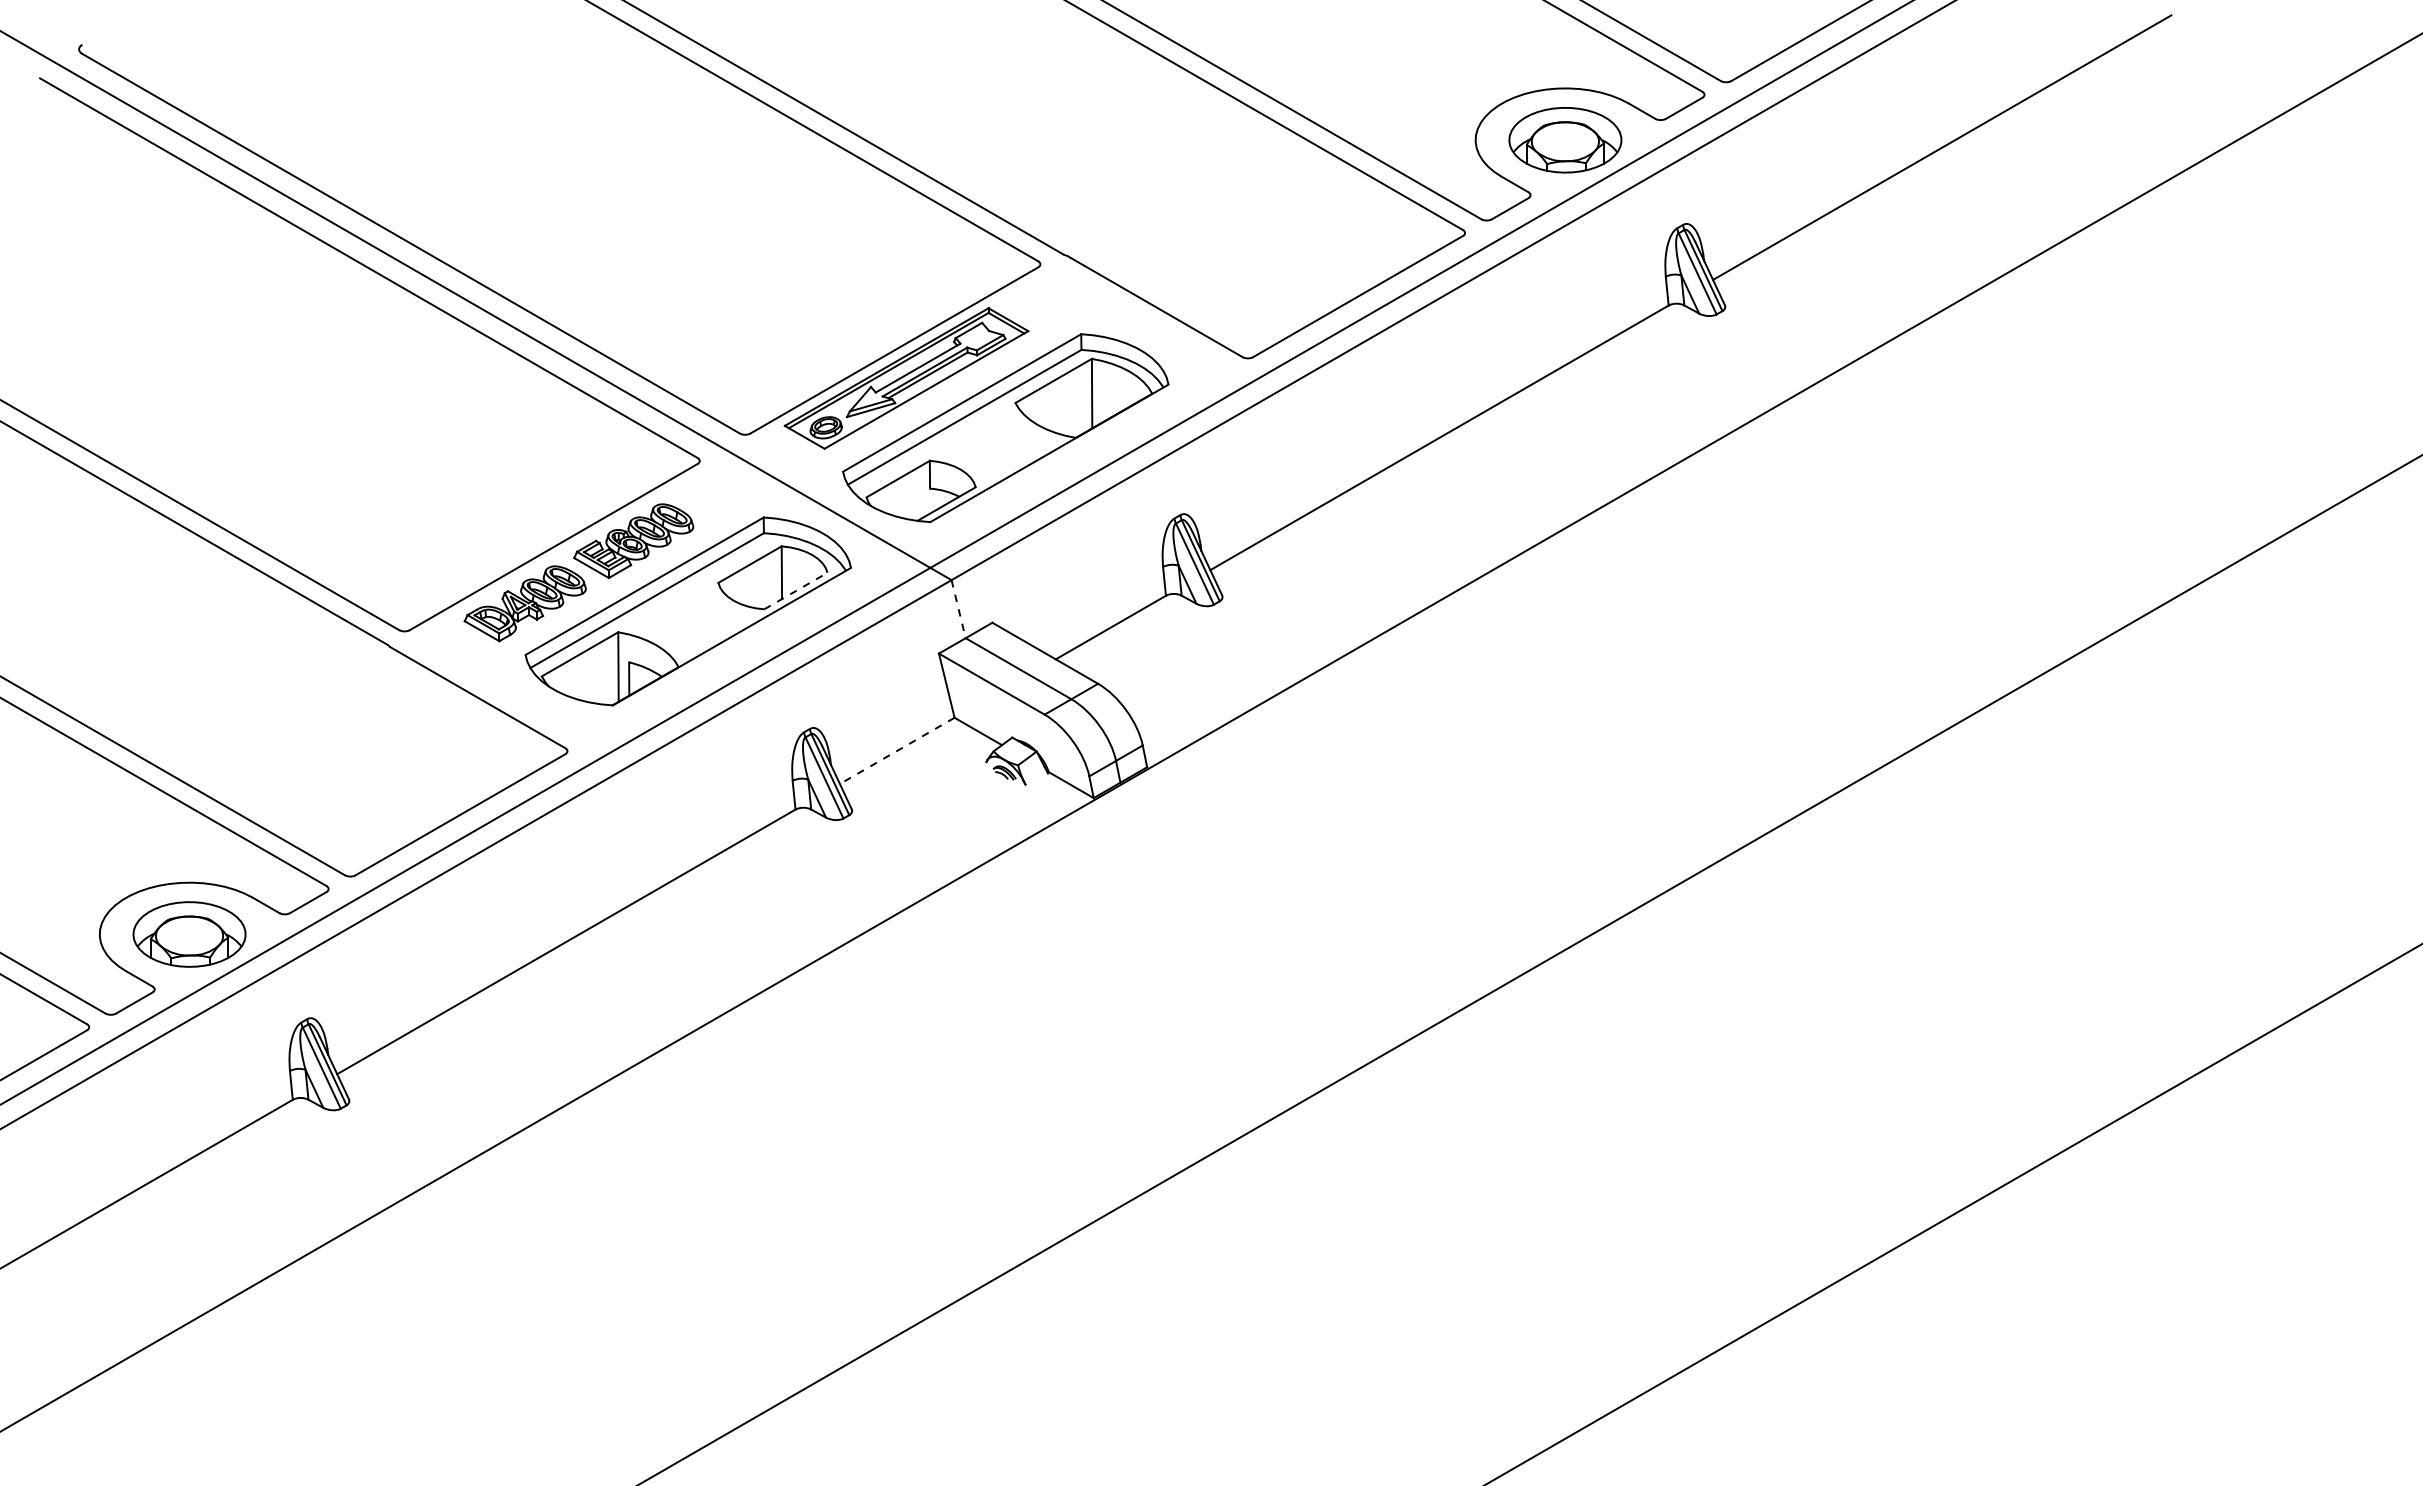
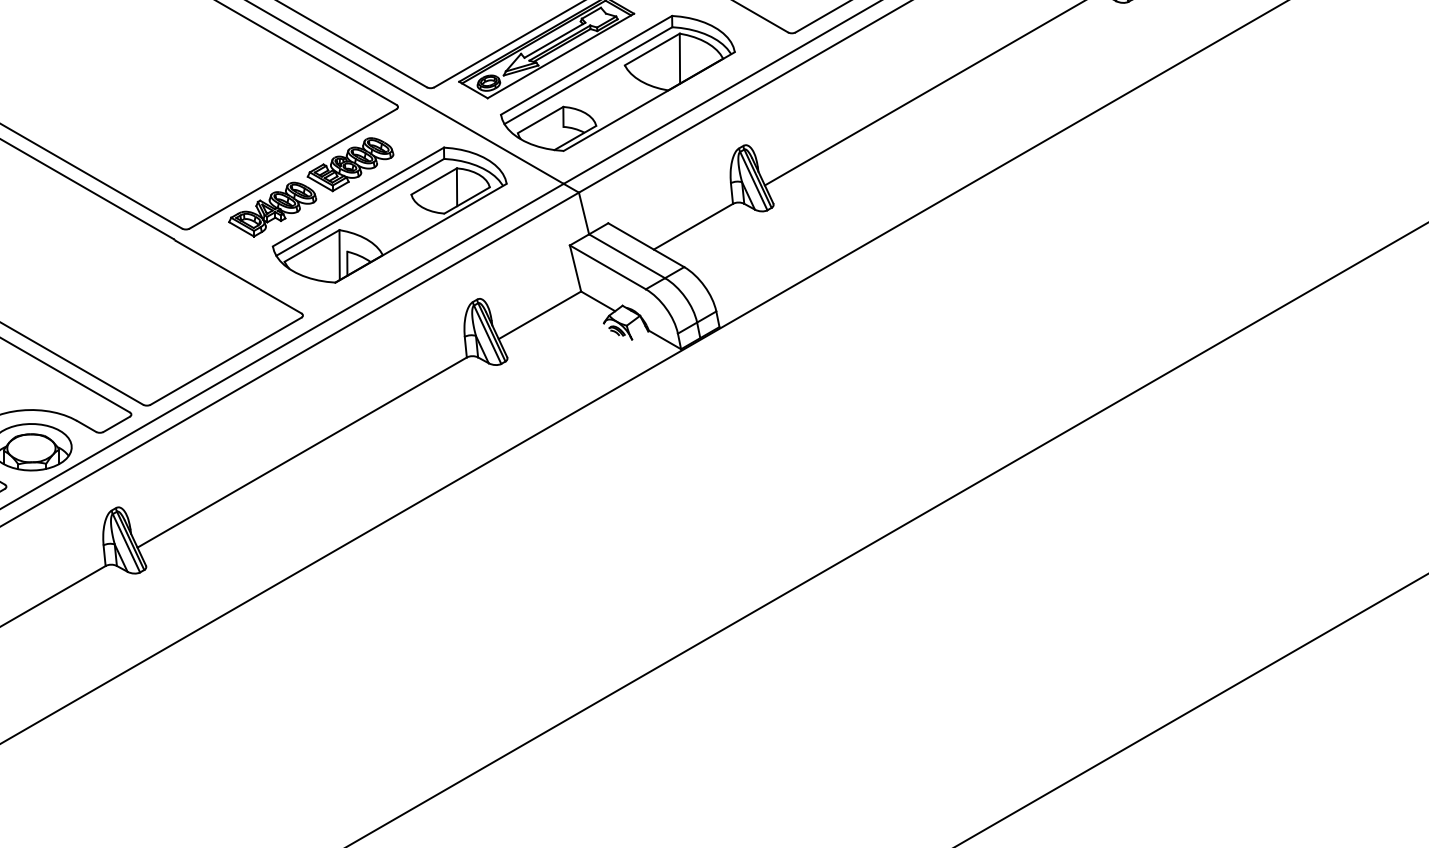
line: (795, 591) -> (466, 200), dashed -> solid
line: (958, 609) -> (583, 213), dashed -> solid
line: (896, 751) -> (539, 315), dashed -> solid

